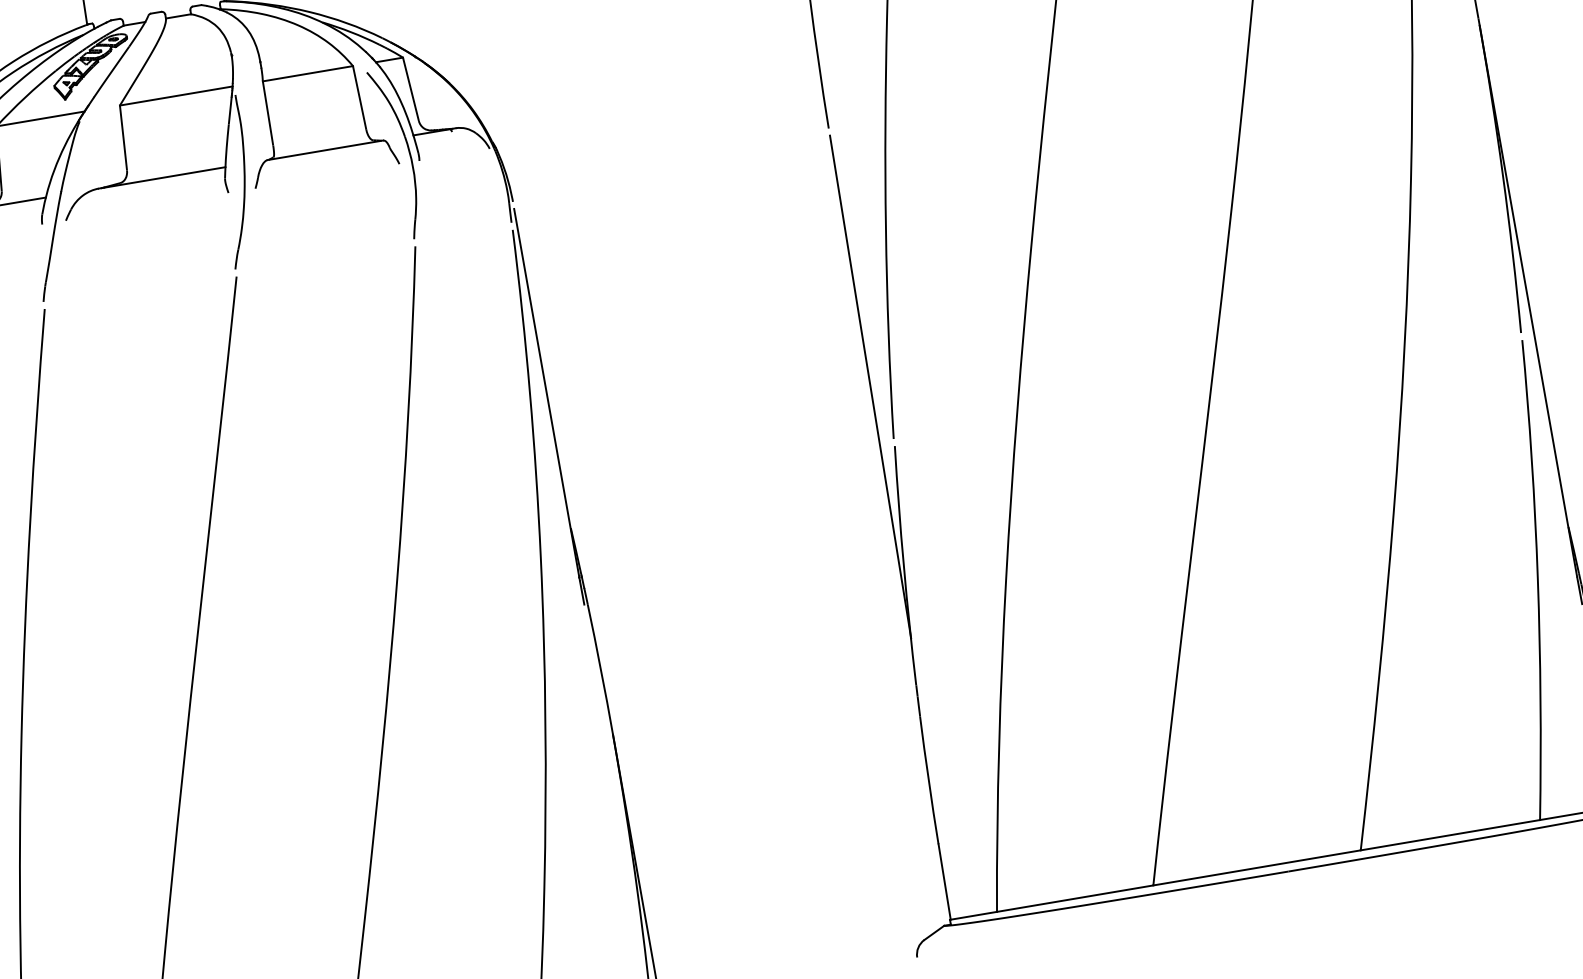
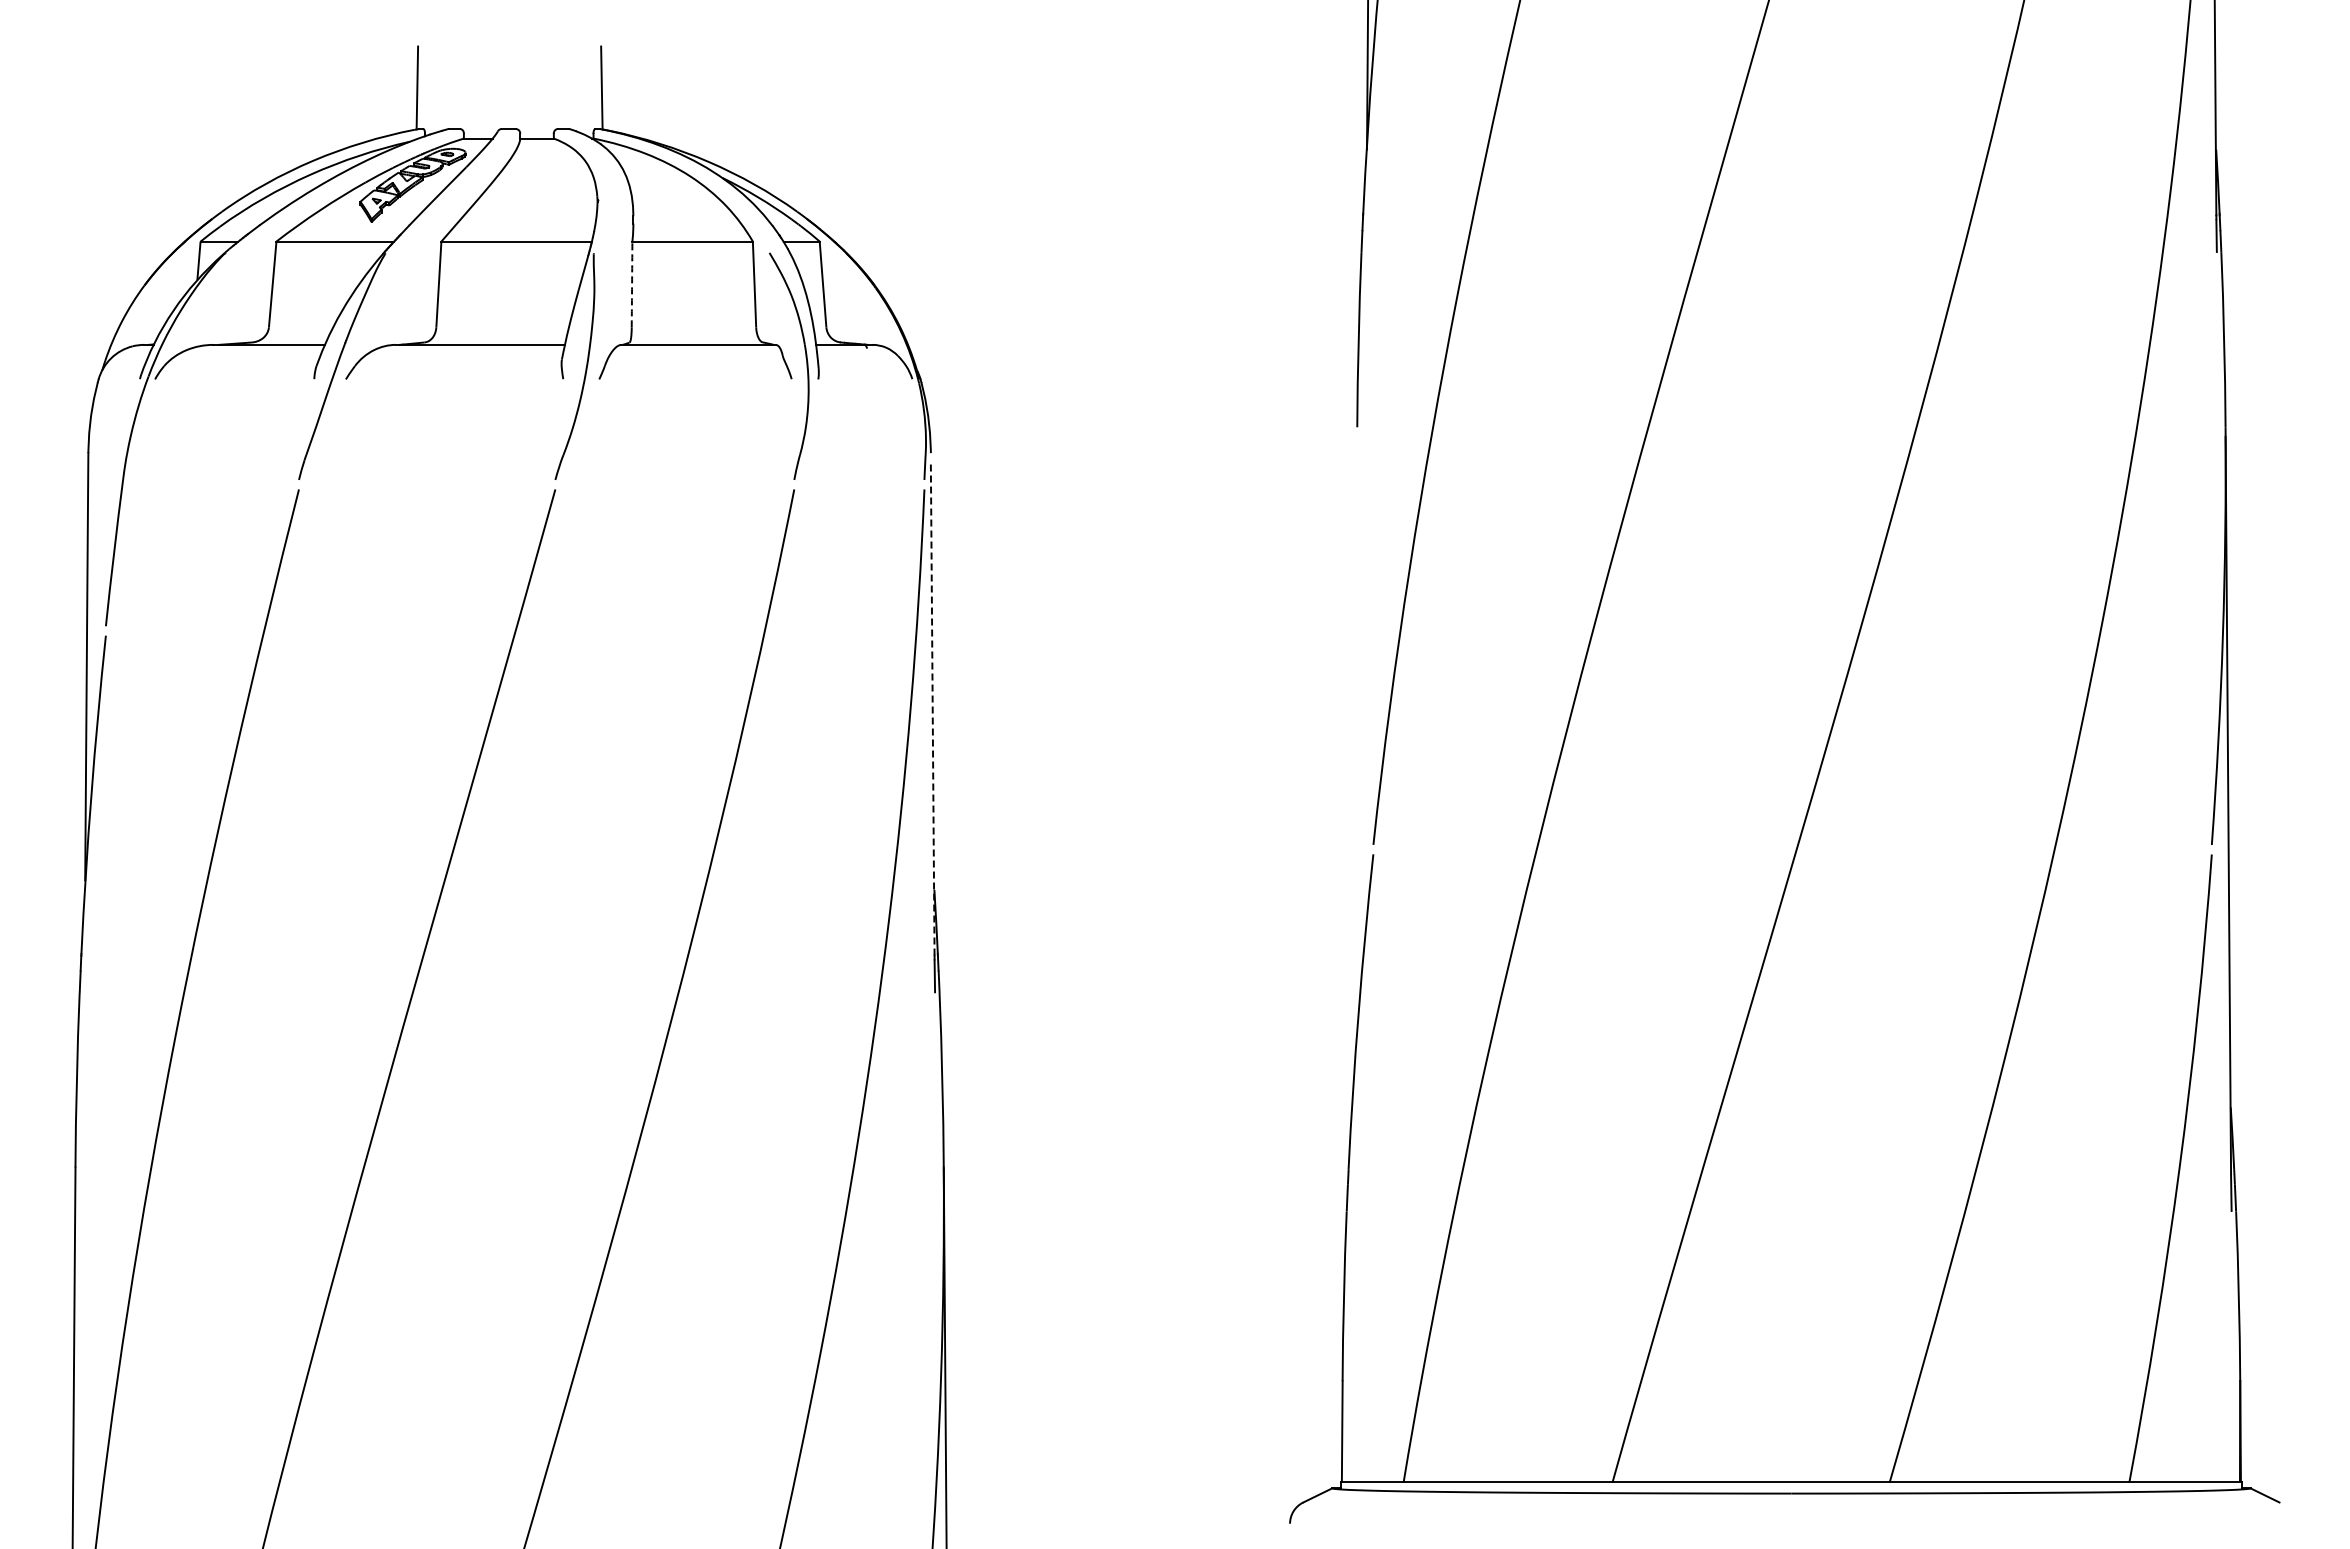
arc: (268, 113) -> (632, 284), solid -> dashed
line: (870, 386) -> (1354, 771), removed
line: (546, 392) -> (932, 708), solid -> dashed

